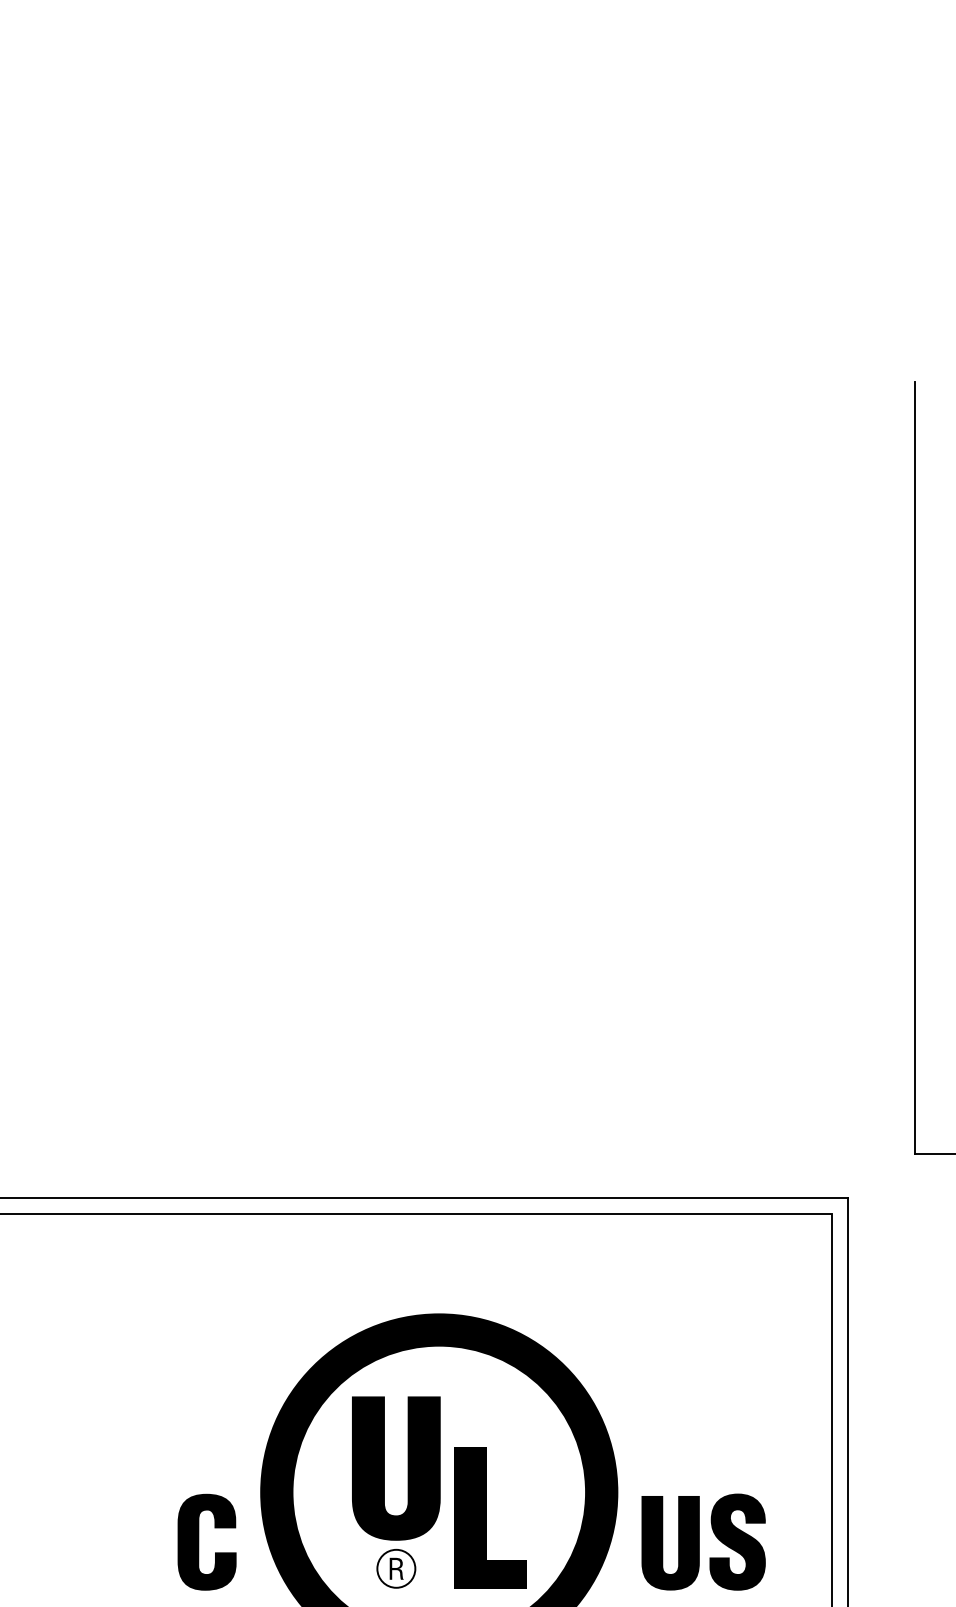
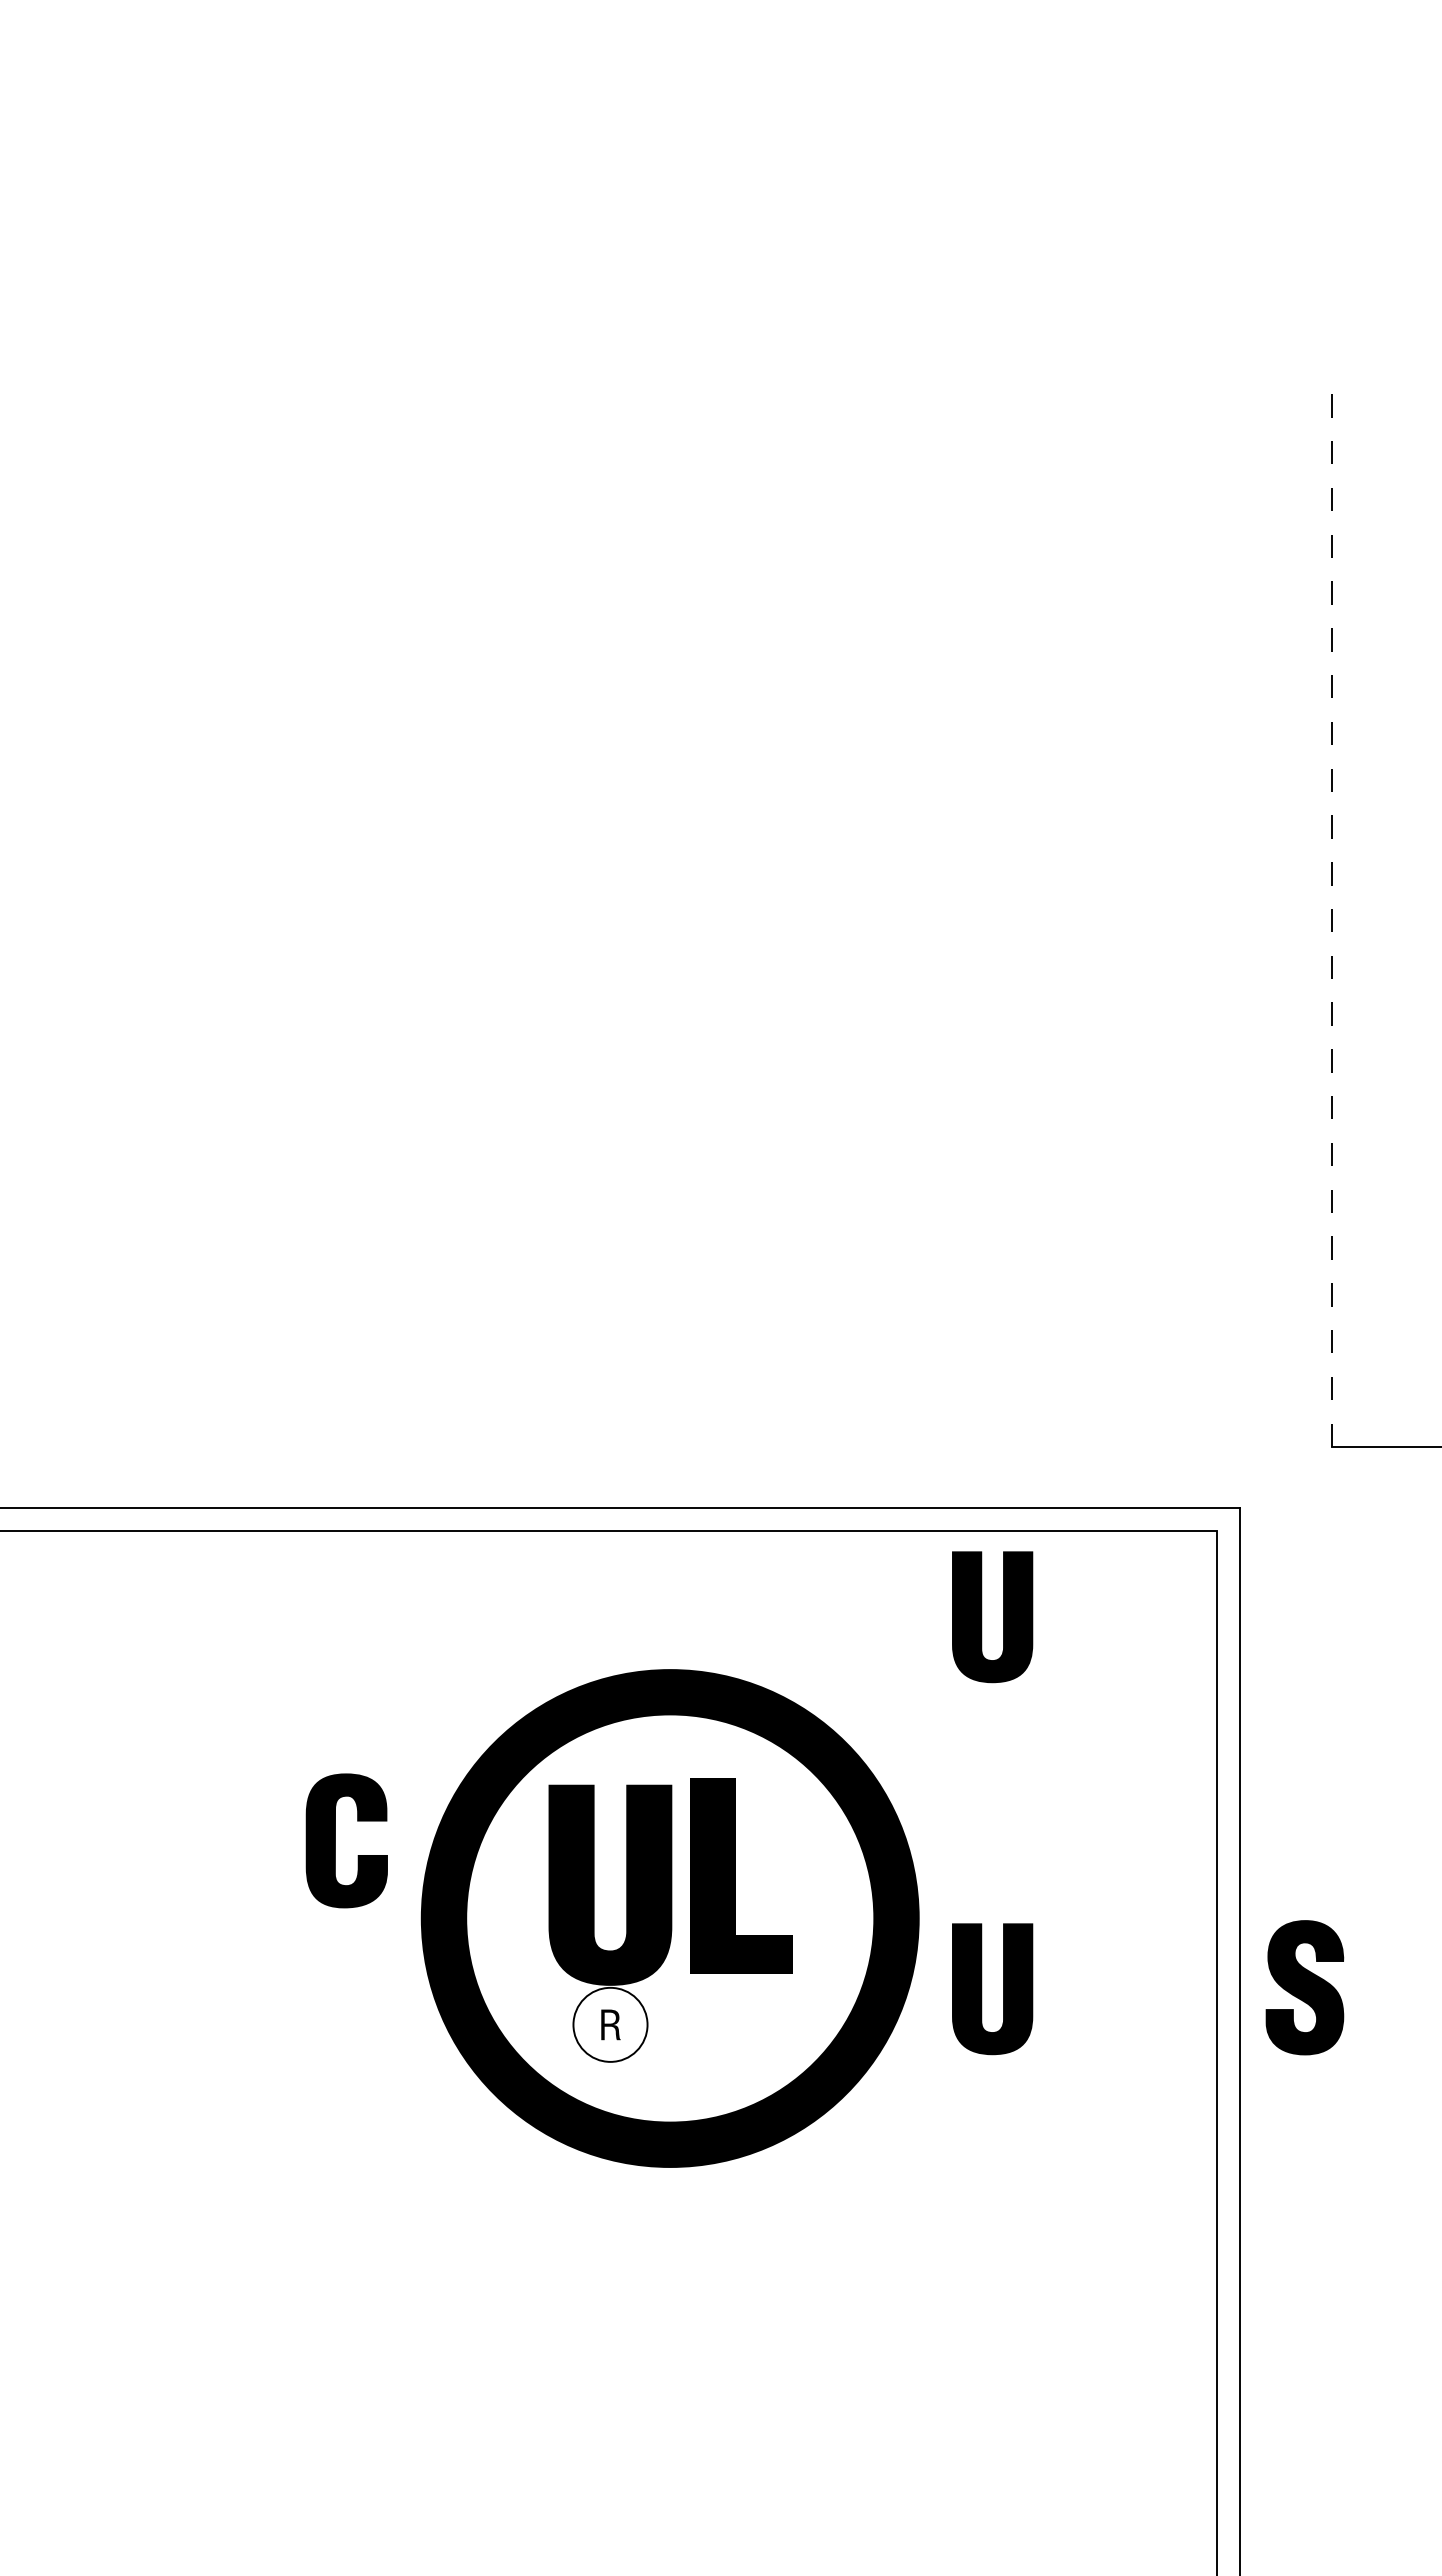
line: (914, 768) -> (1332, 909), solid -> dashed
part: (663, 1276) -> (982, 1617), added
part: (490, 1517) -> (741, 1875), moved
part: (198, 1541) -> (335, 1840), moved
part: (737, 1541) -> (1304, 1987), moved
circle: (396, 1568) -> (610, 2024), size x1.4

